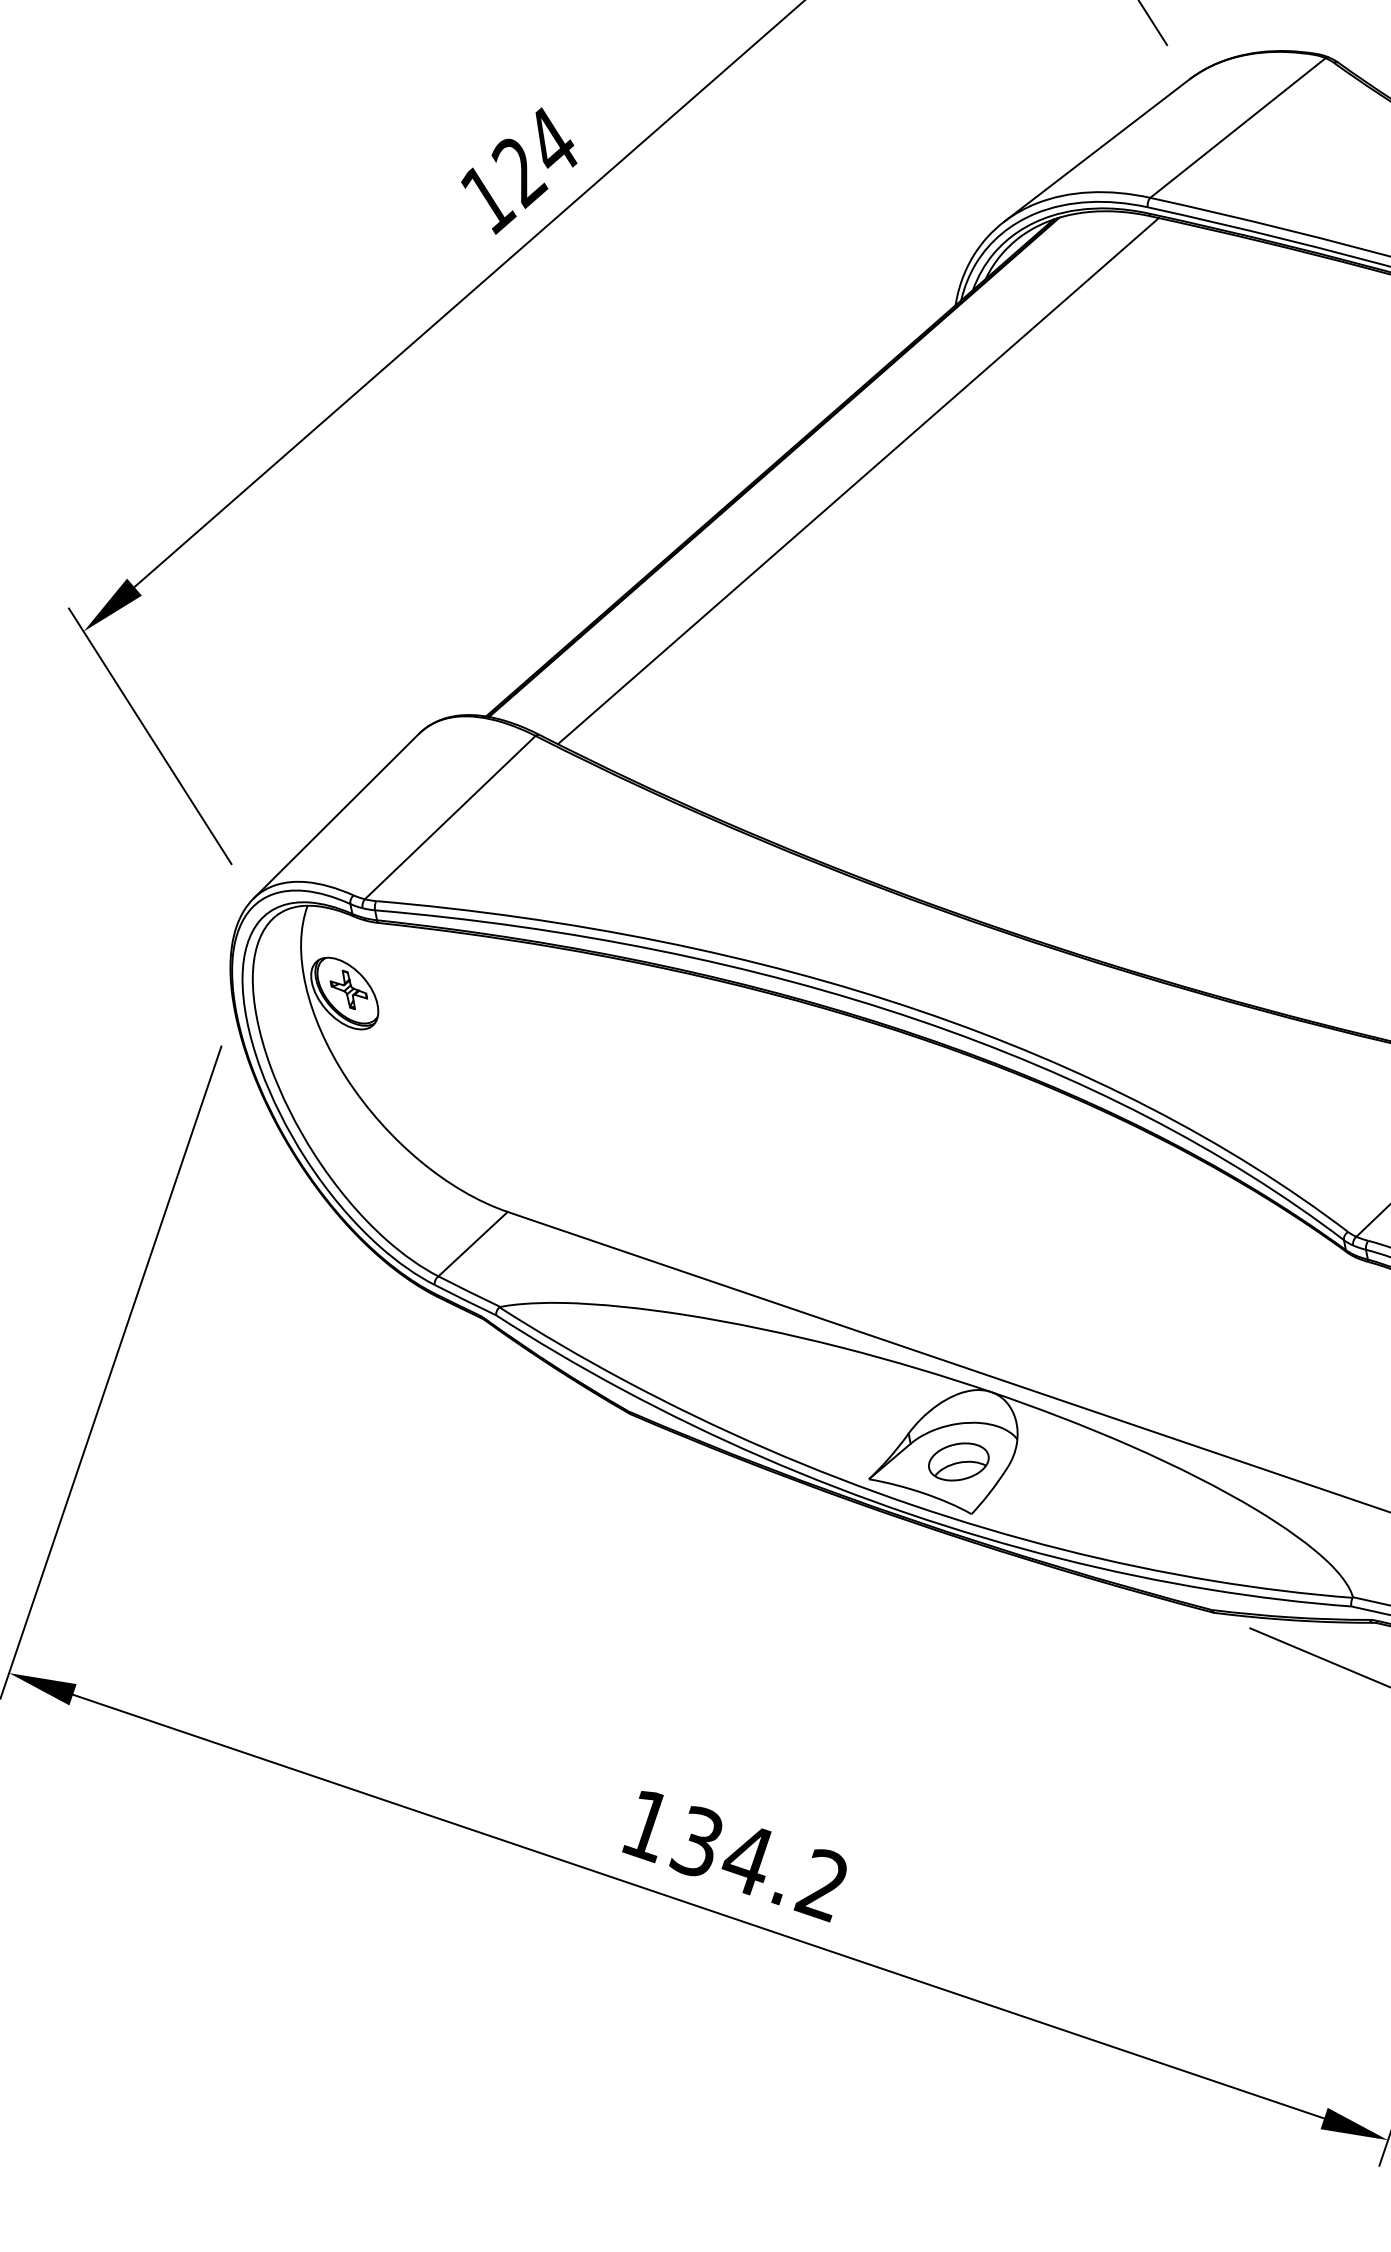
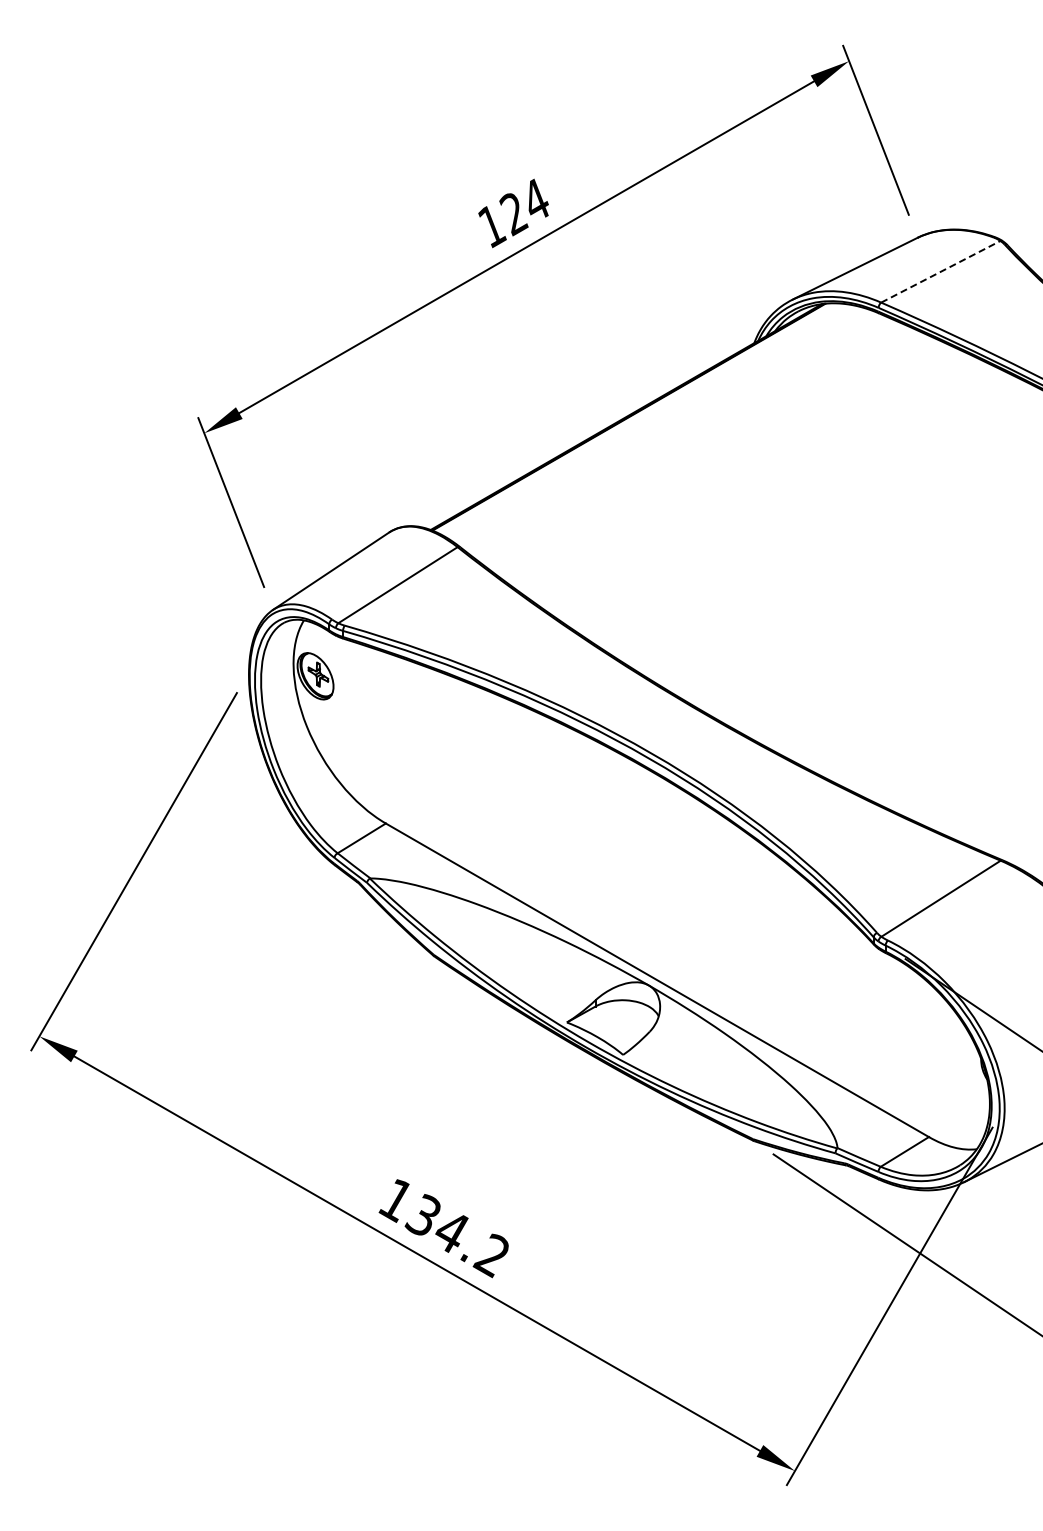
line: (1238, 127) -> (941, 271), solid -> dashed
line: (857, 480) -> (676, 434), removed
part: (958, 1461) -> (621, 1022), removed

